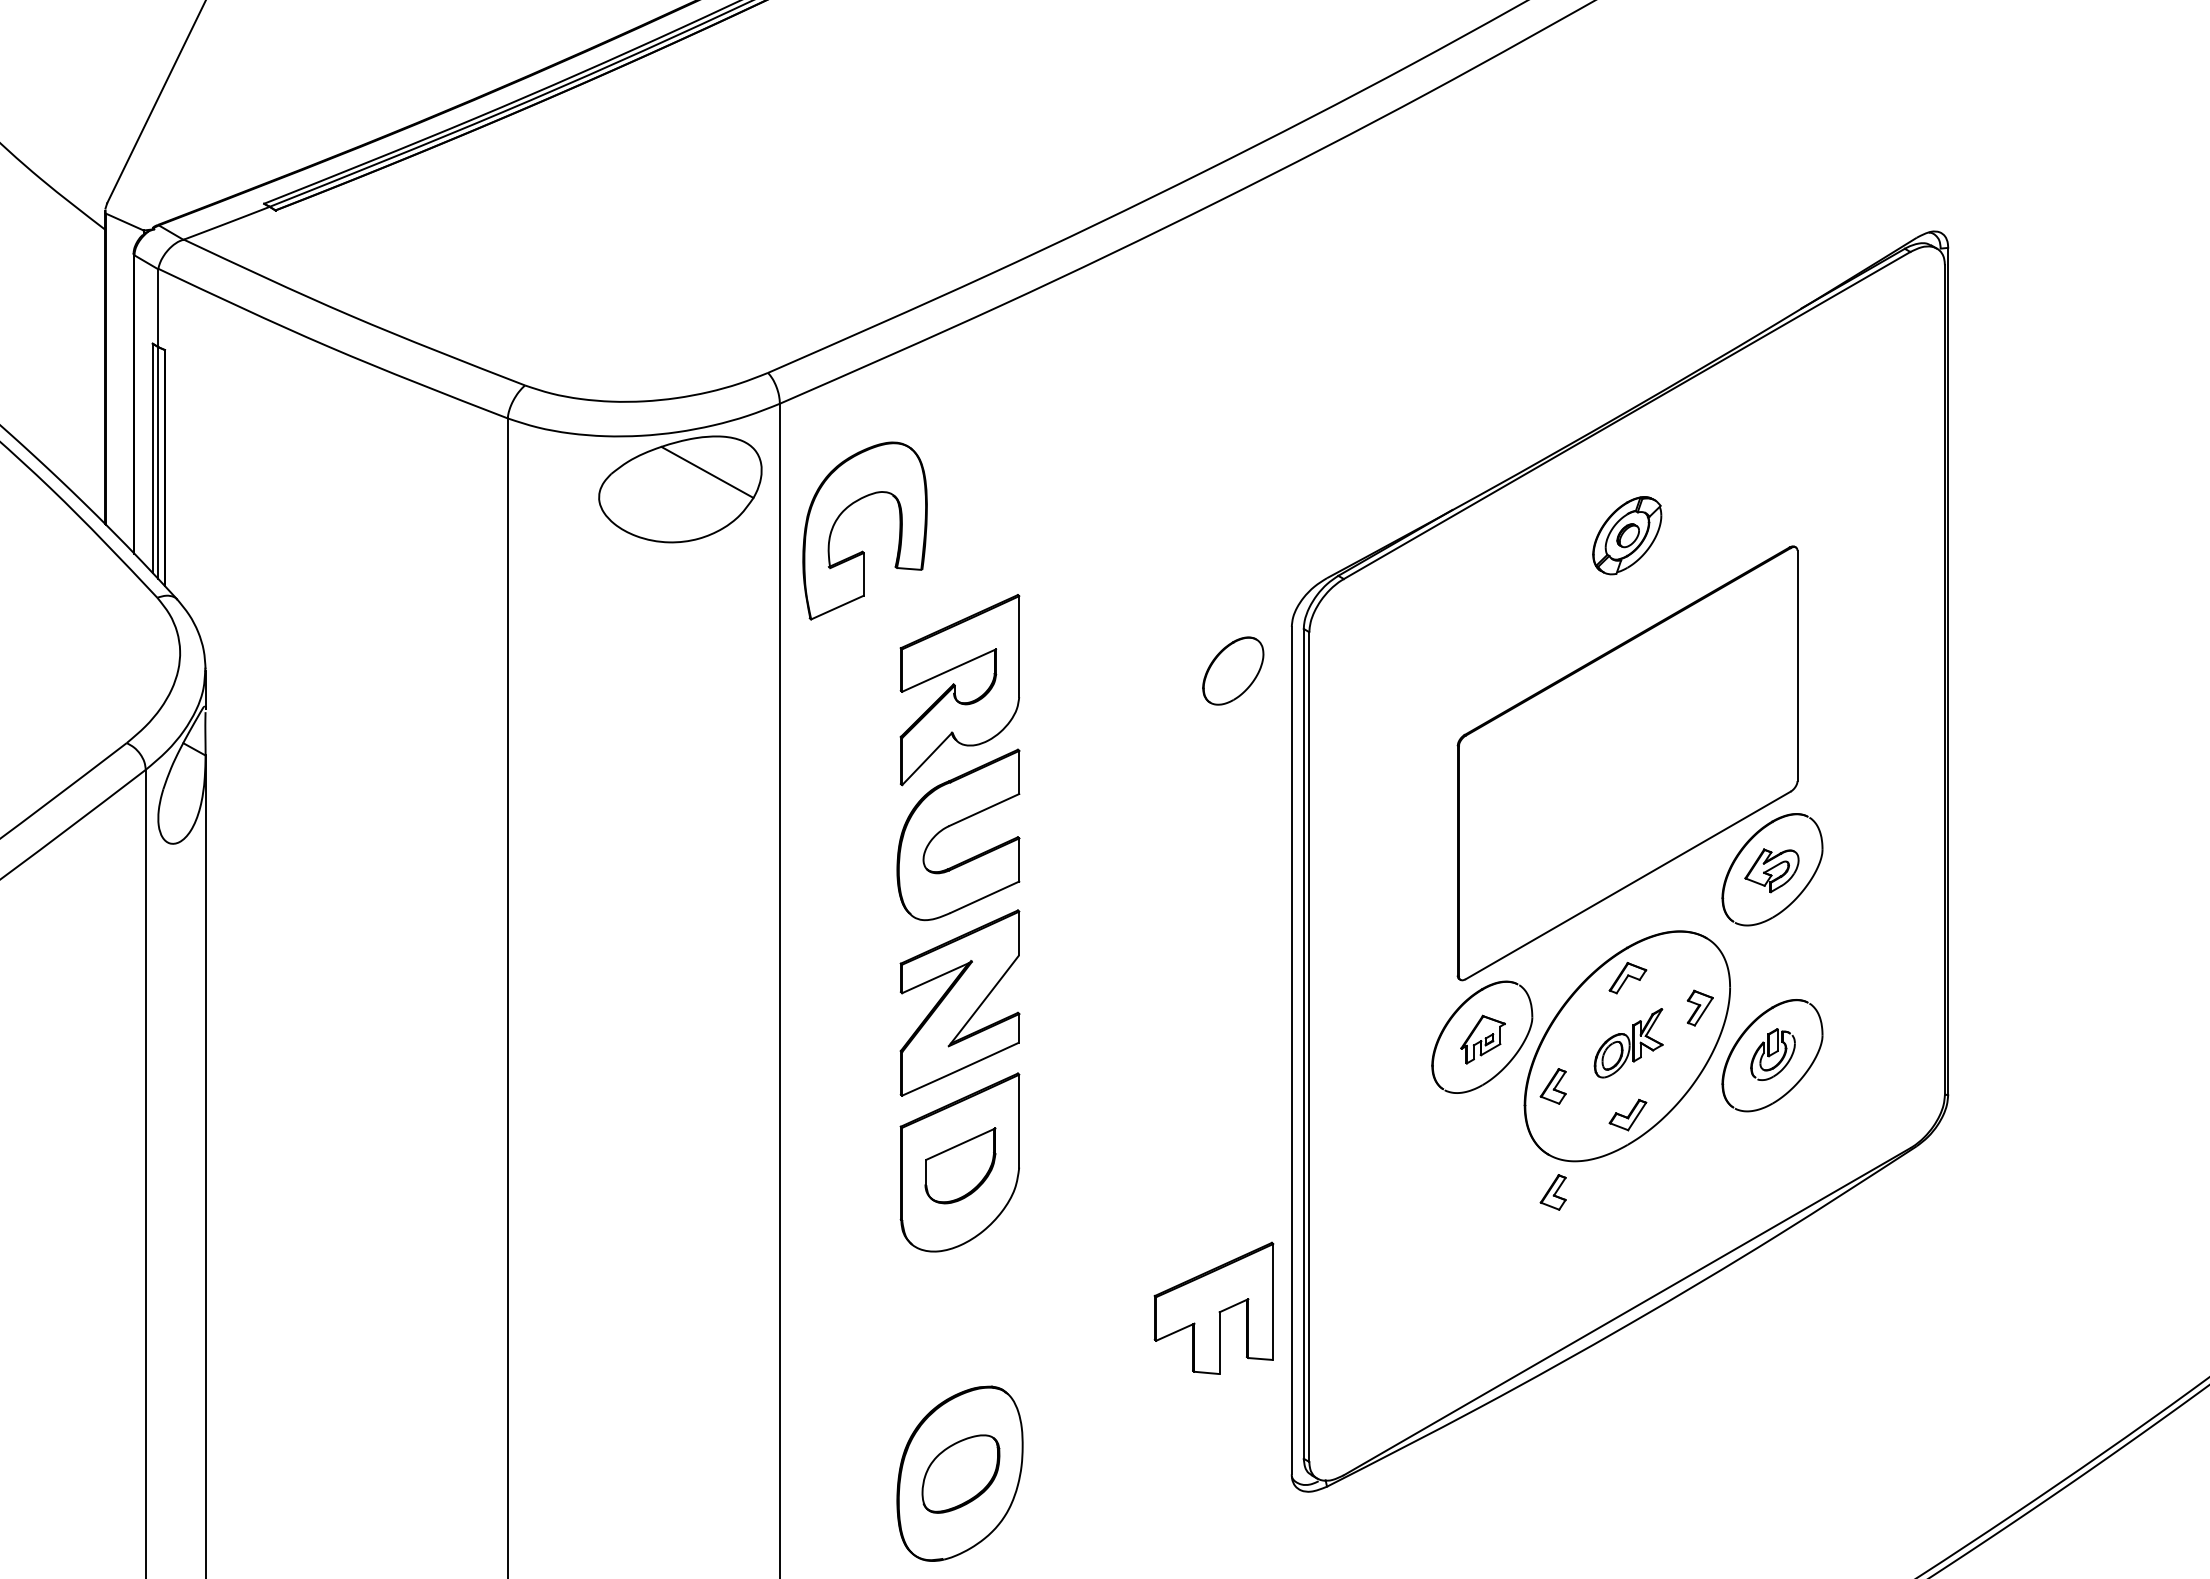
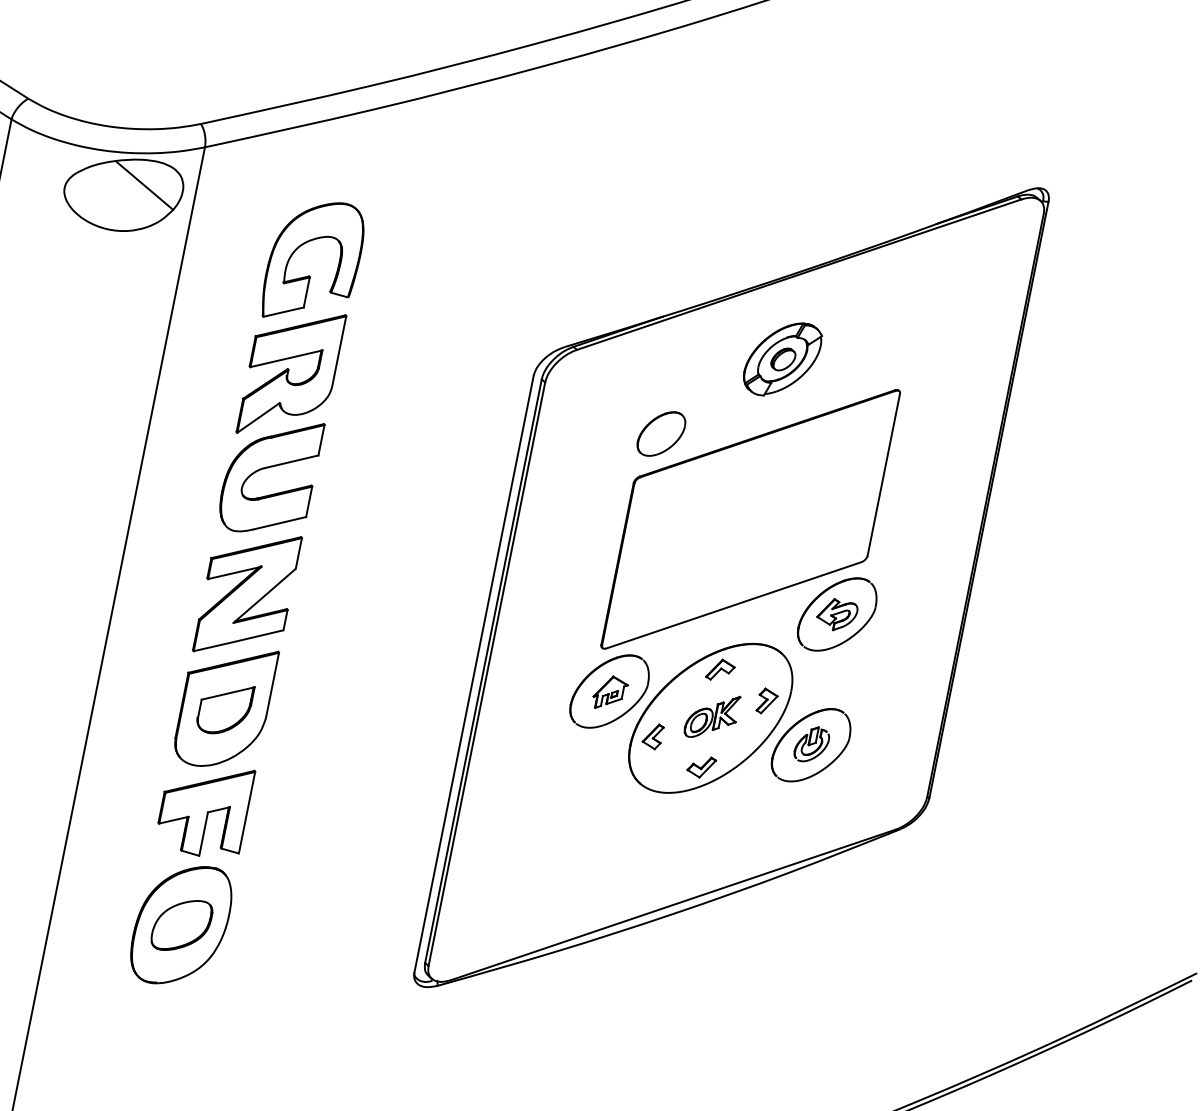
part: (1626, 535) -> (781, 358), size x1.43
part: (862, 550) -> (309, 275), moved
part: (1233, 670) -> (661, 433), moved
part: (1552, 1192) -> (637, 810), removed
part: (1213, 1307) -> (204, 808), moved

